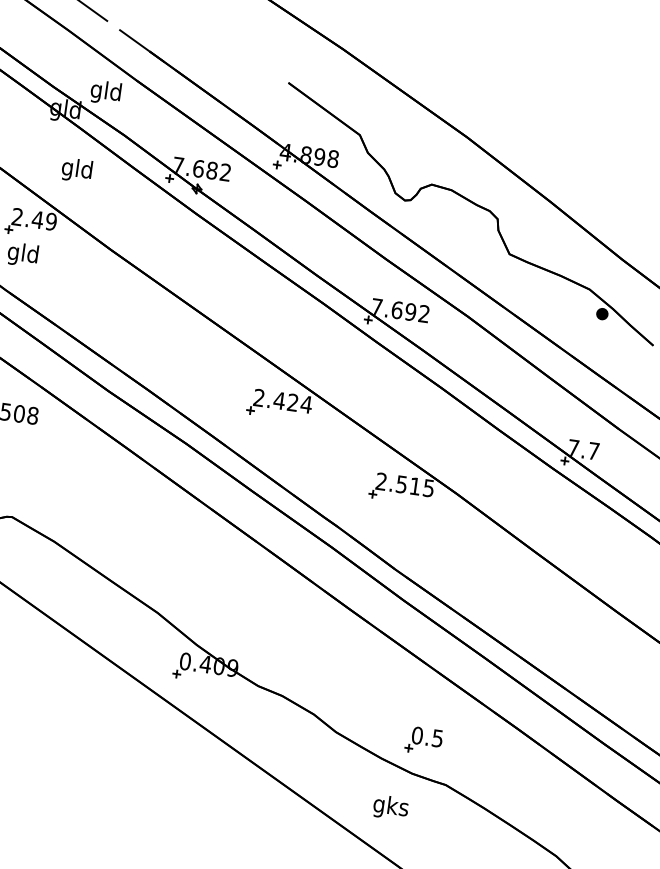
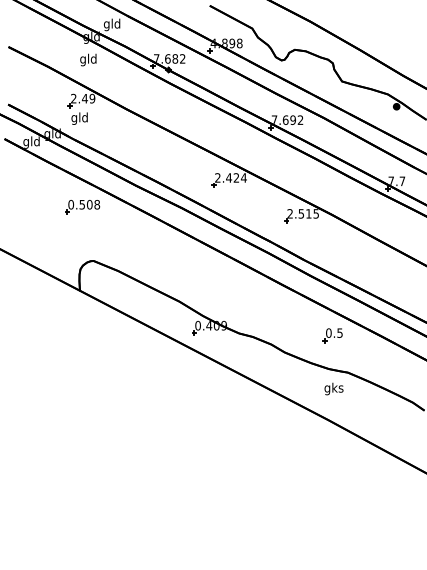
text: (77, 169) -> (88, 59), moved
part: (423, 740) -> (332, 335), moved
text: (390, 806) -> (333, 388), moved

